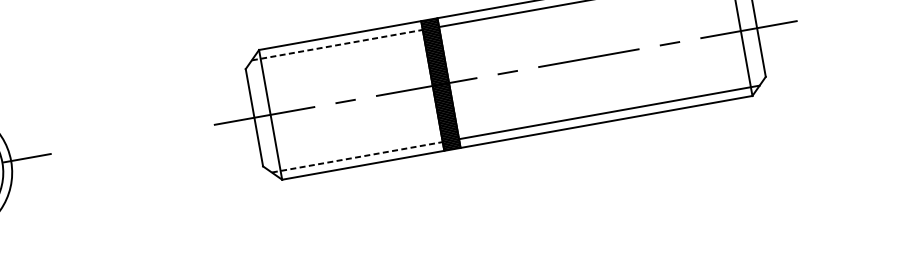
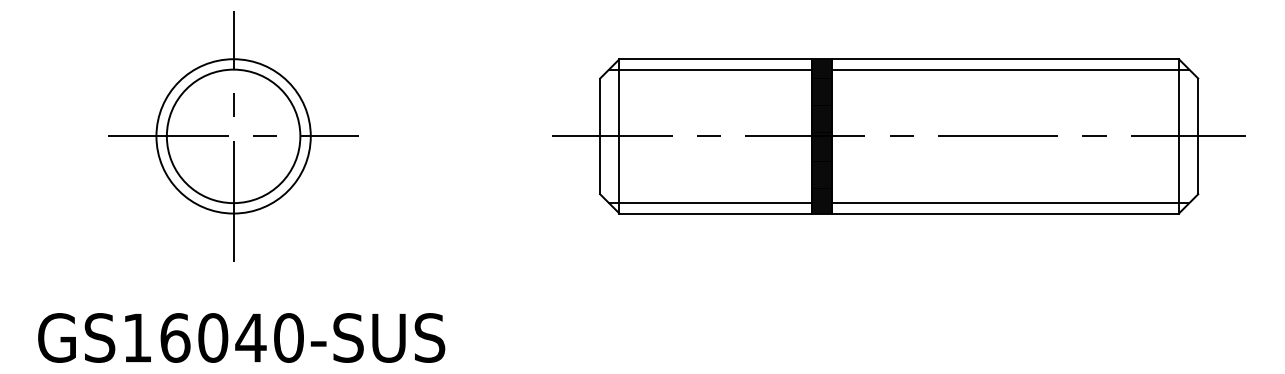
line: (337, 45) -> (710, 69), dashed -> solid
line: (357, 157) -> (710, 203), dashed -> solid

